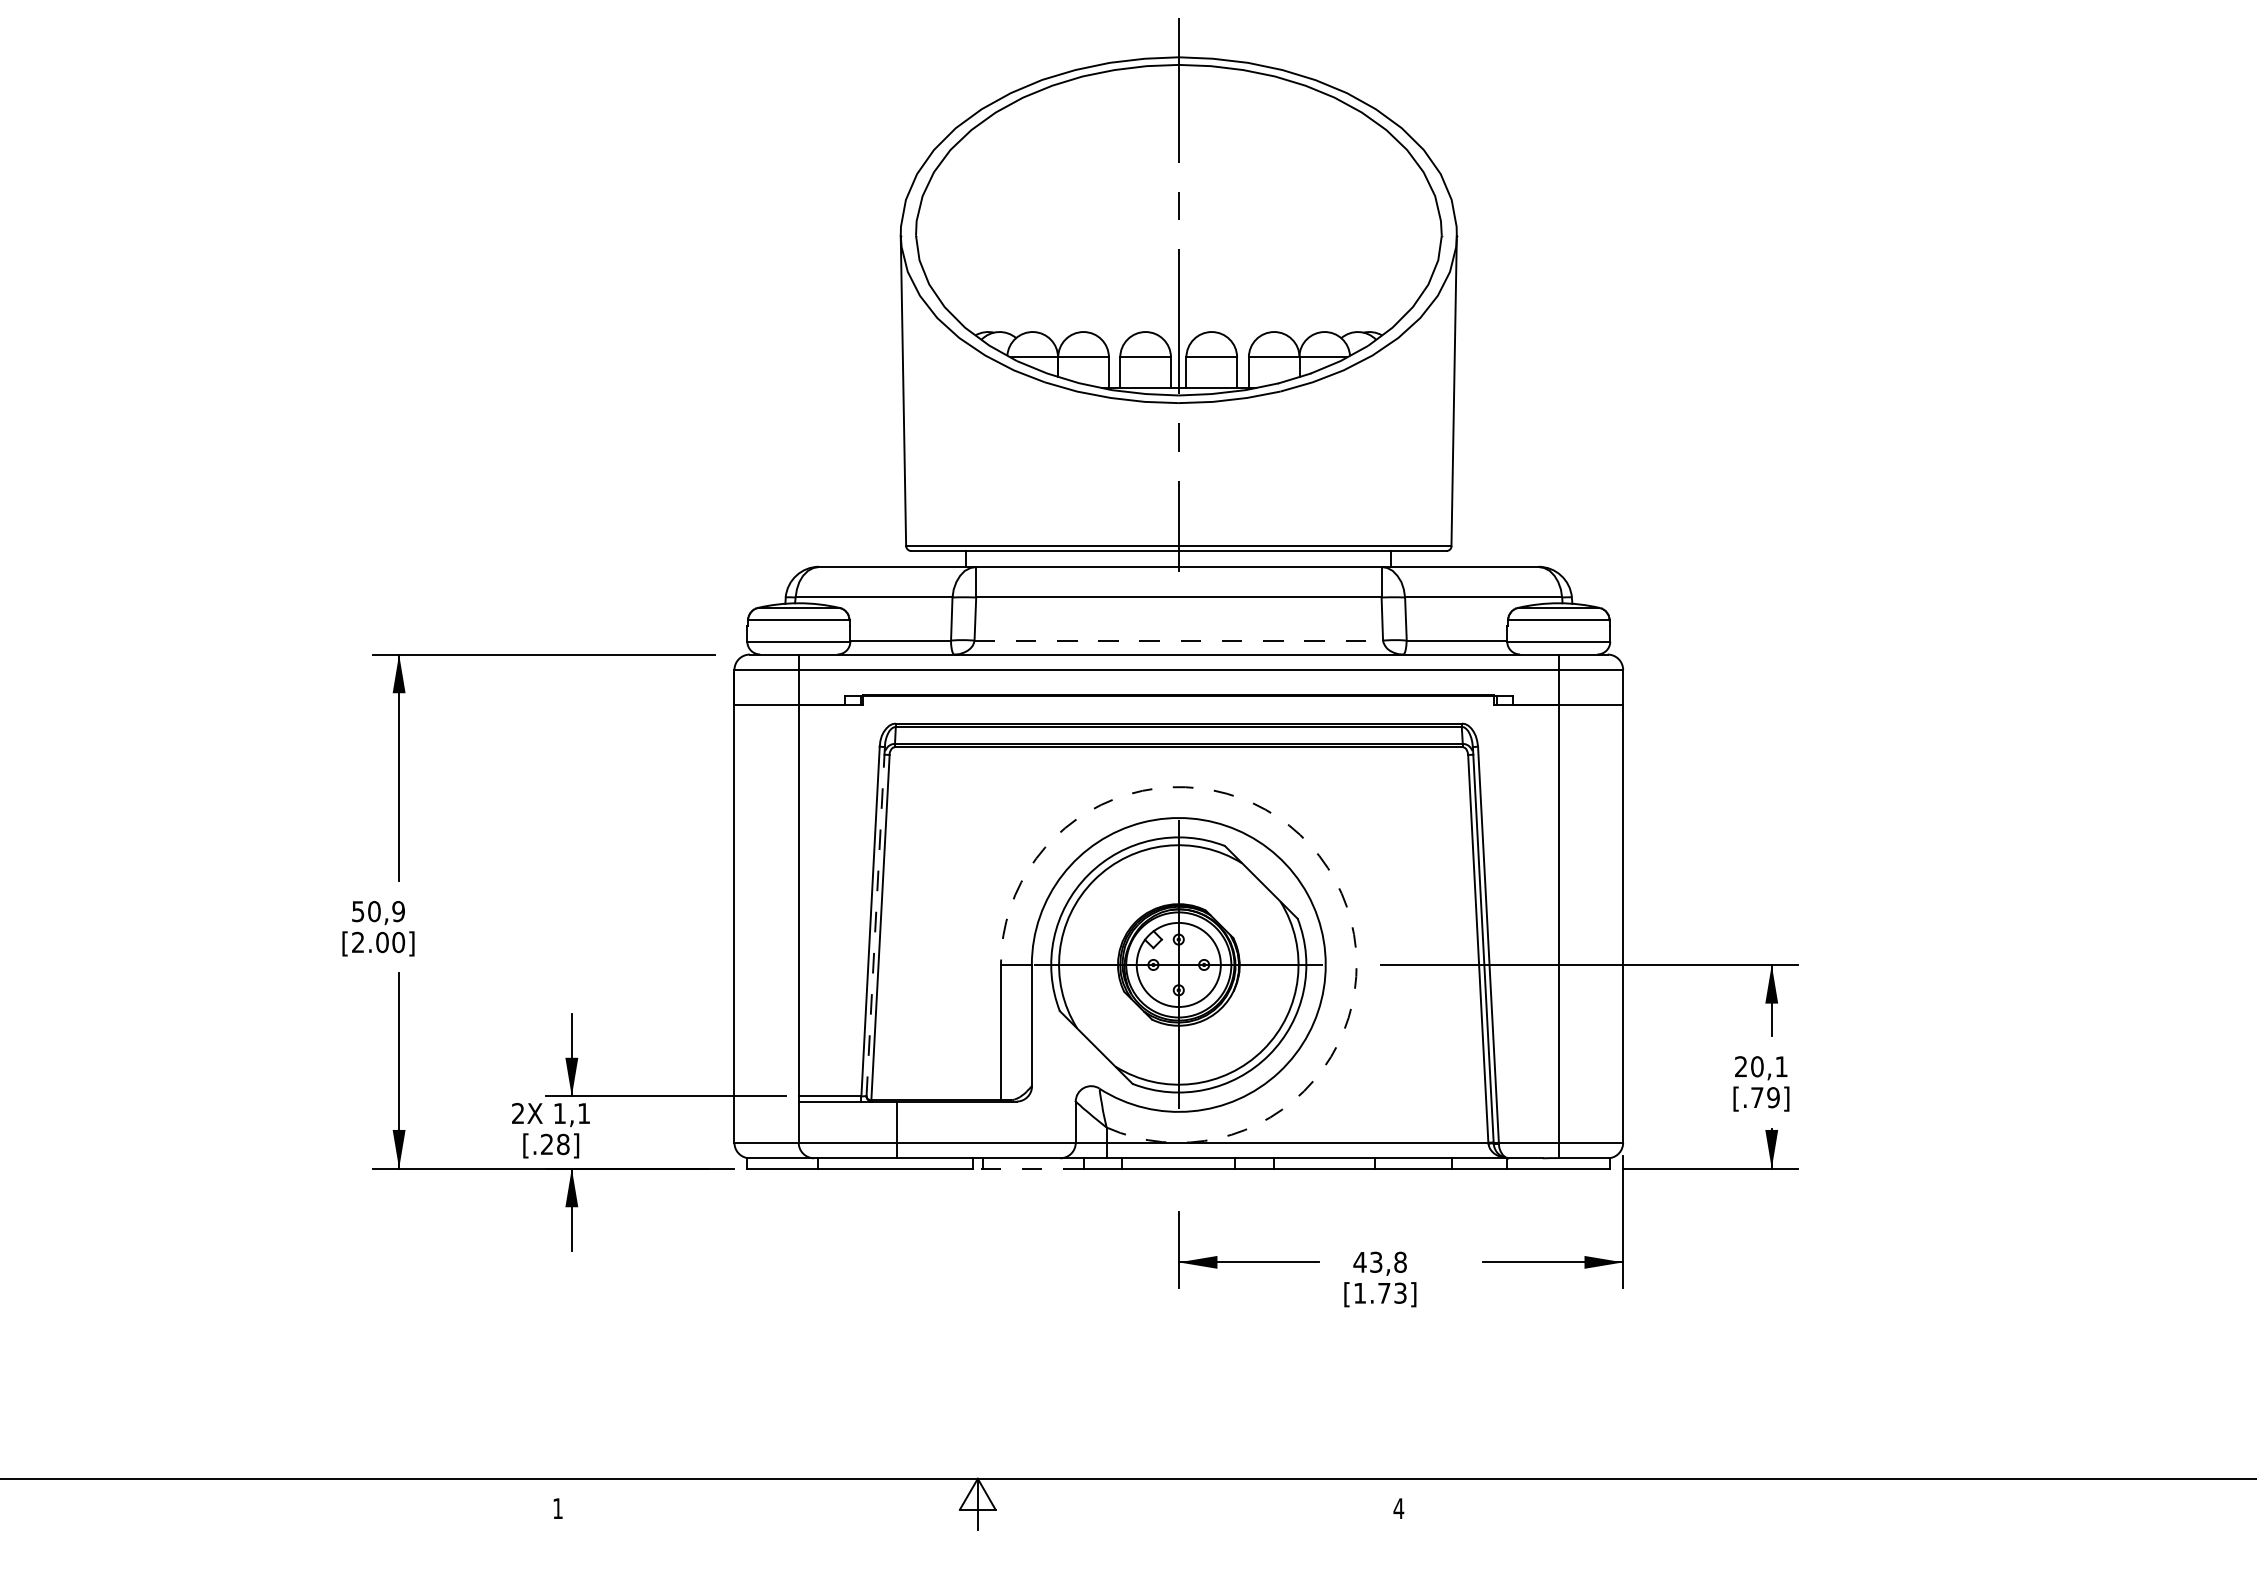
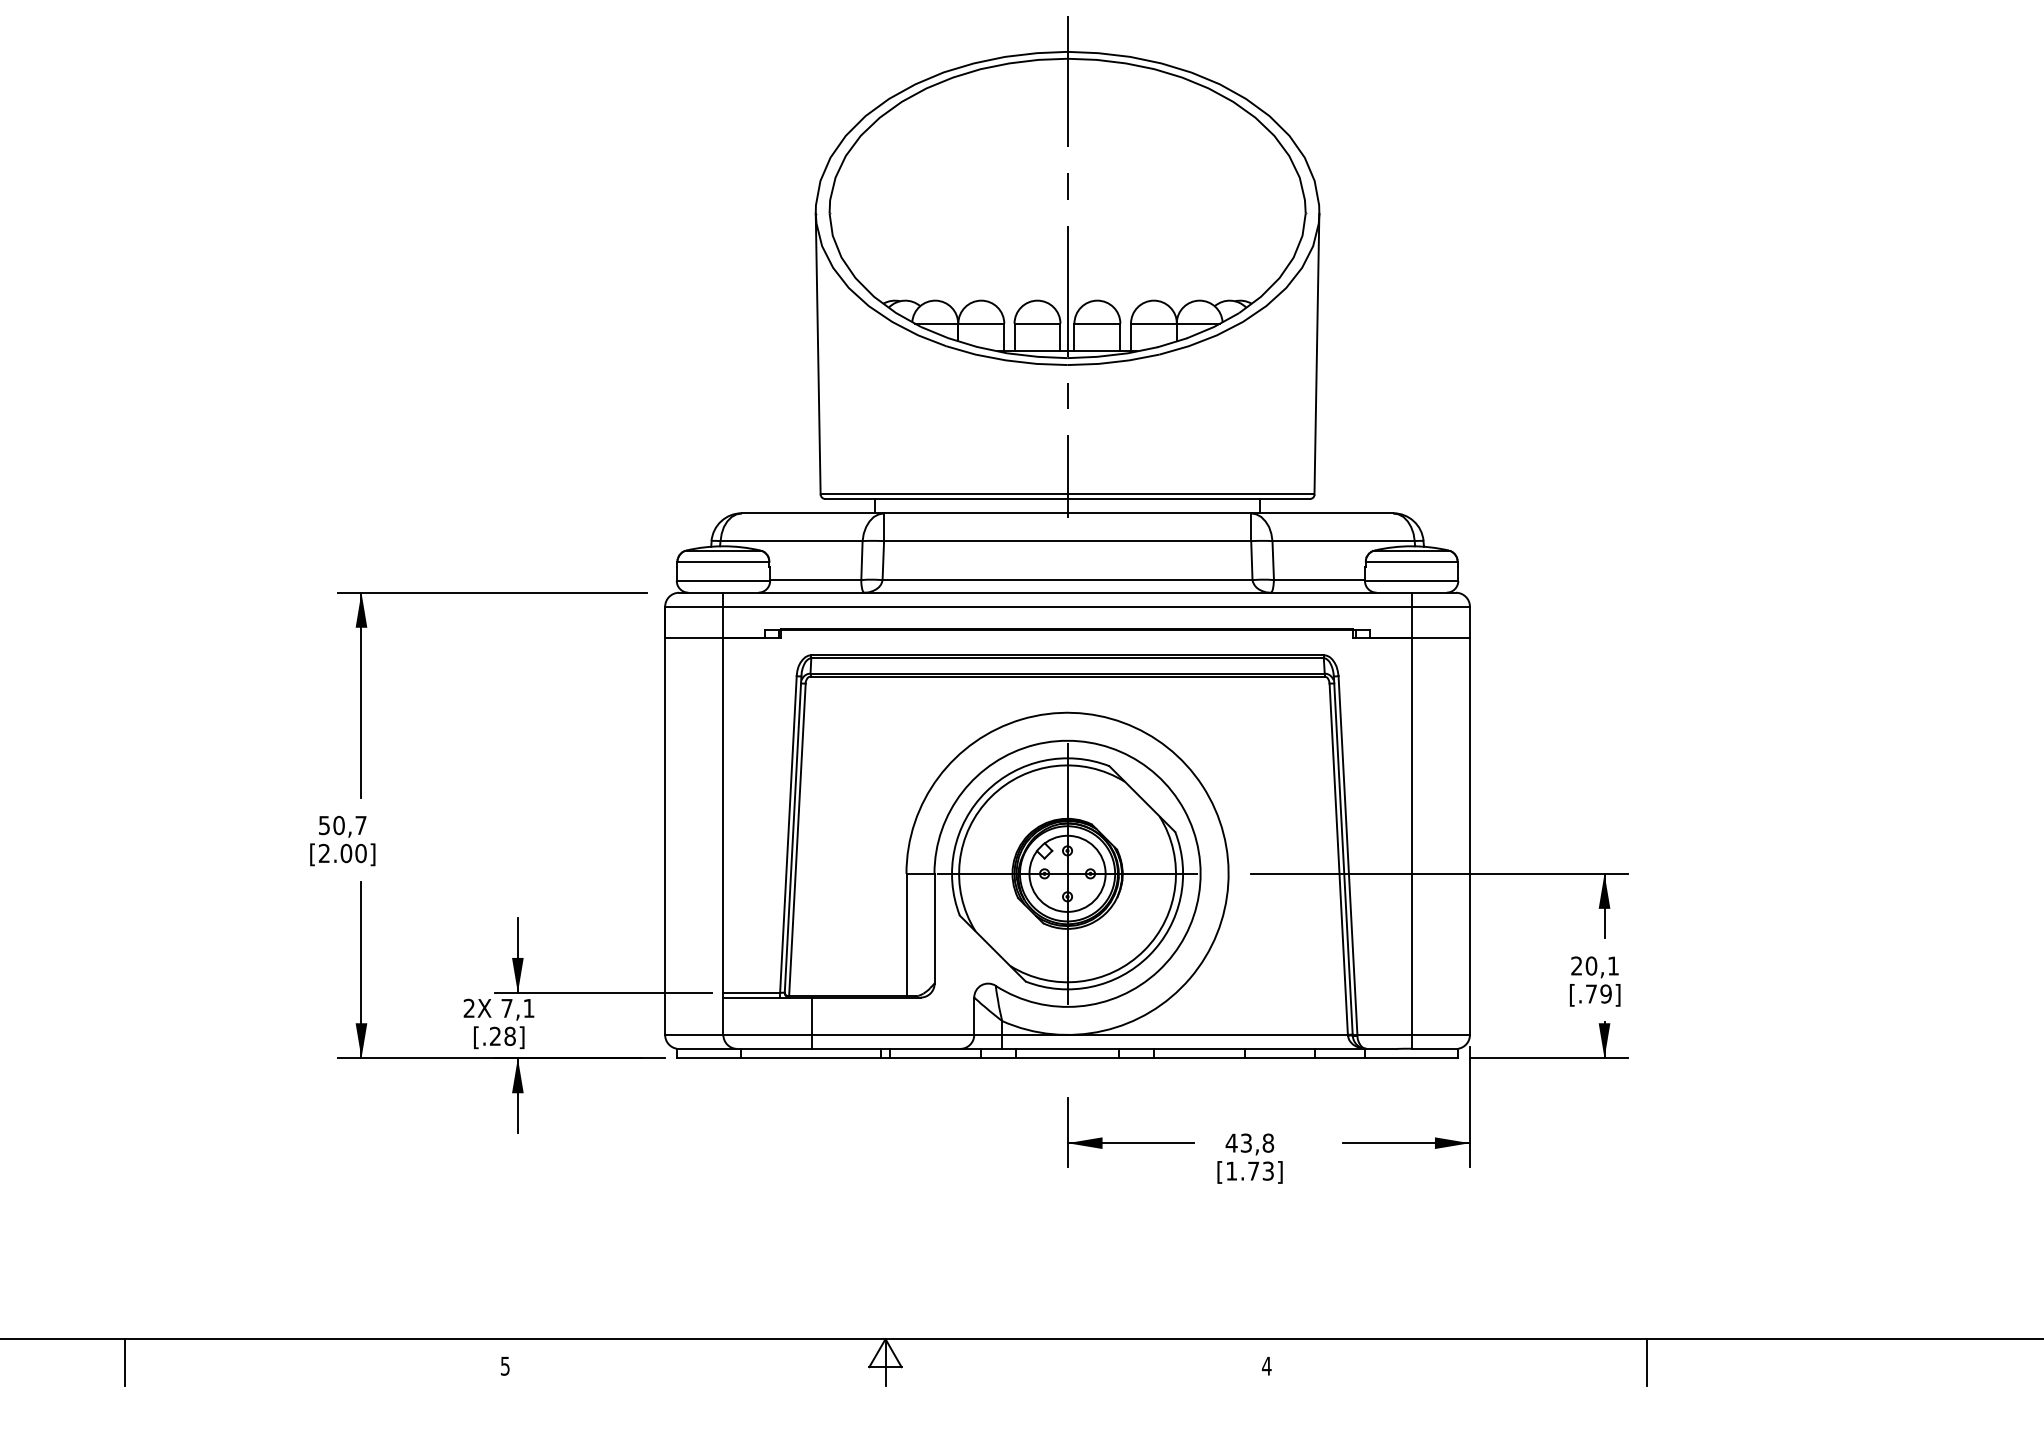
line: (1179, 640) -> (1068, 580), dashed -> solid
arc: (1327, 868) -> (1202, 786), dashed -> solid
text: (398, 911) -> (360, 825), 50,9 -> 50,7
line: (875, 921) -> (792, 834), dashed -> solid
text: (559, 1113) -> (506, 1008), 1,1 -> 7,1
line: (1027, 1168) -> (930, 1058), dashed -> solid
line: (137, 1504) -> (124, 1362), added
line: (1818, 1504) -> (1646, 1362), added
text: (557, 1508) -> (504, 1366), 1 -> 5

